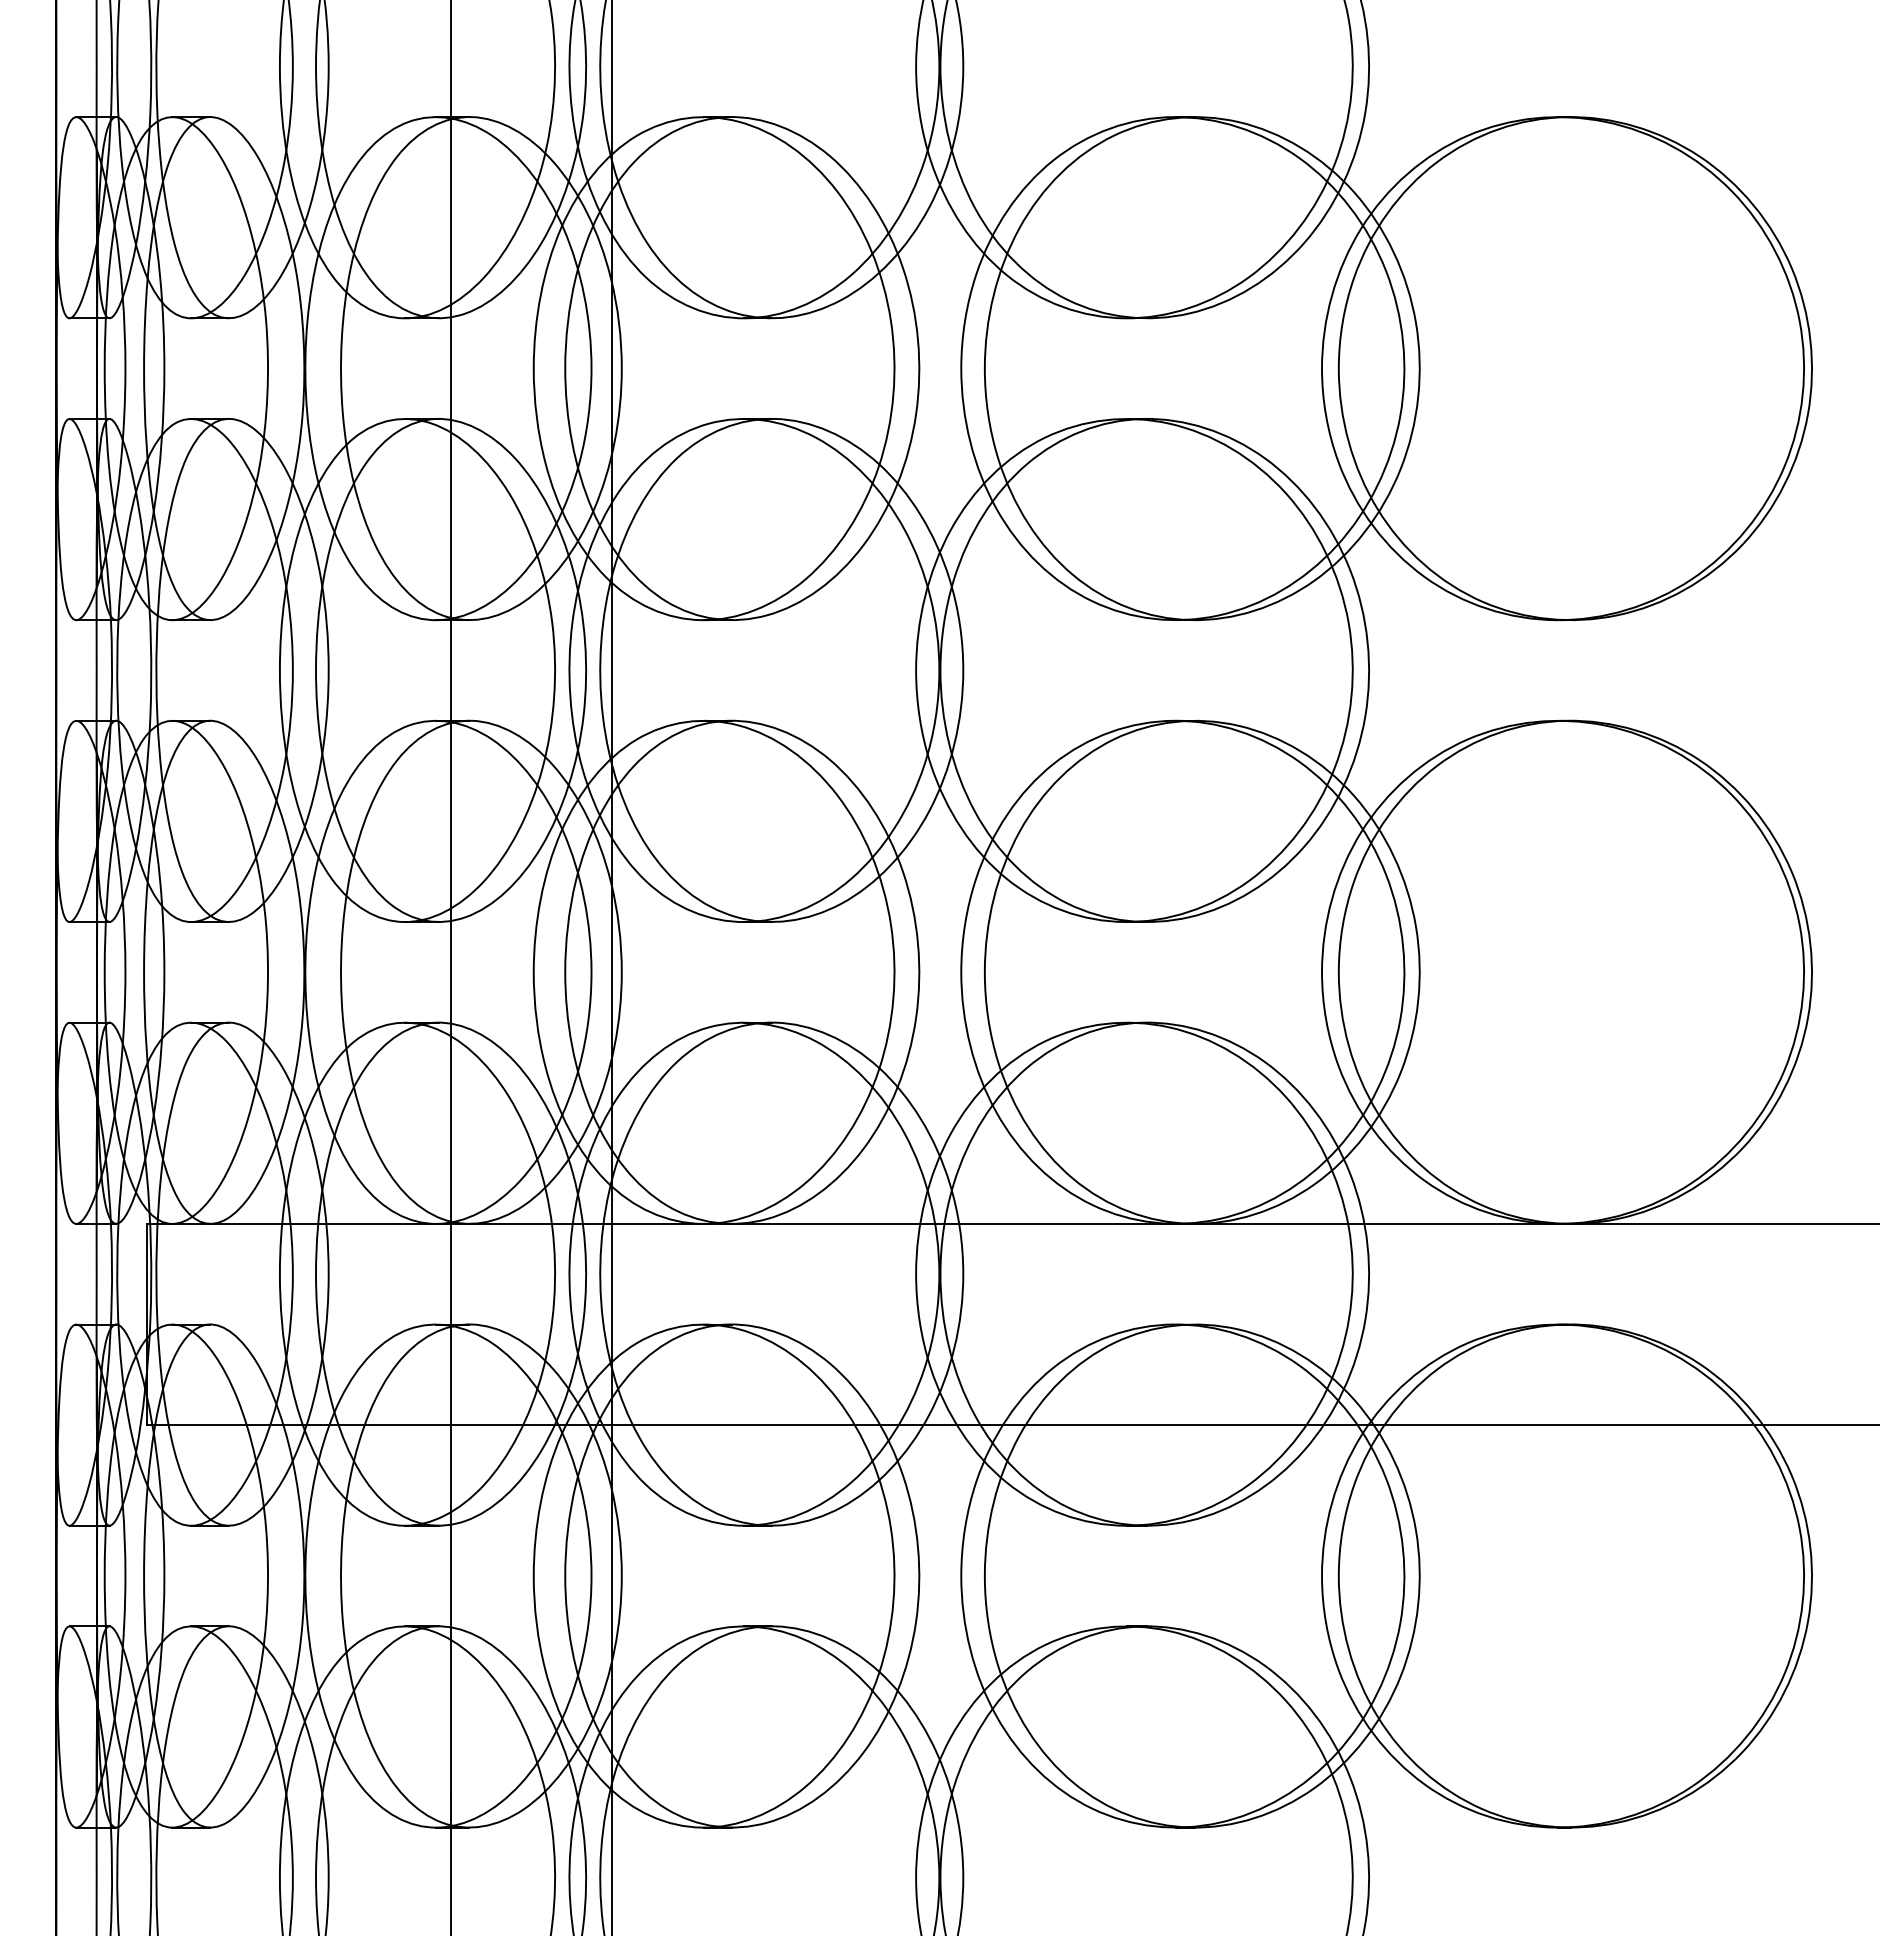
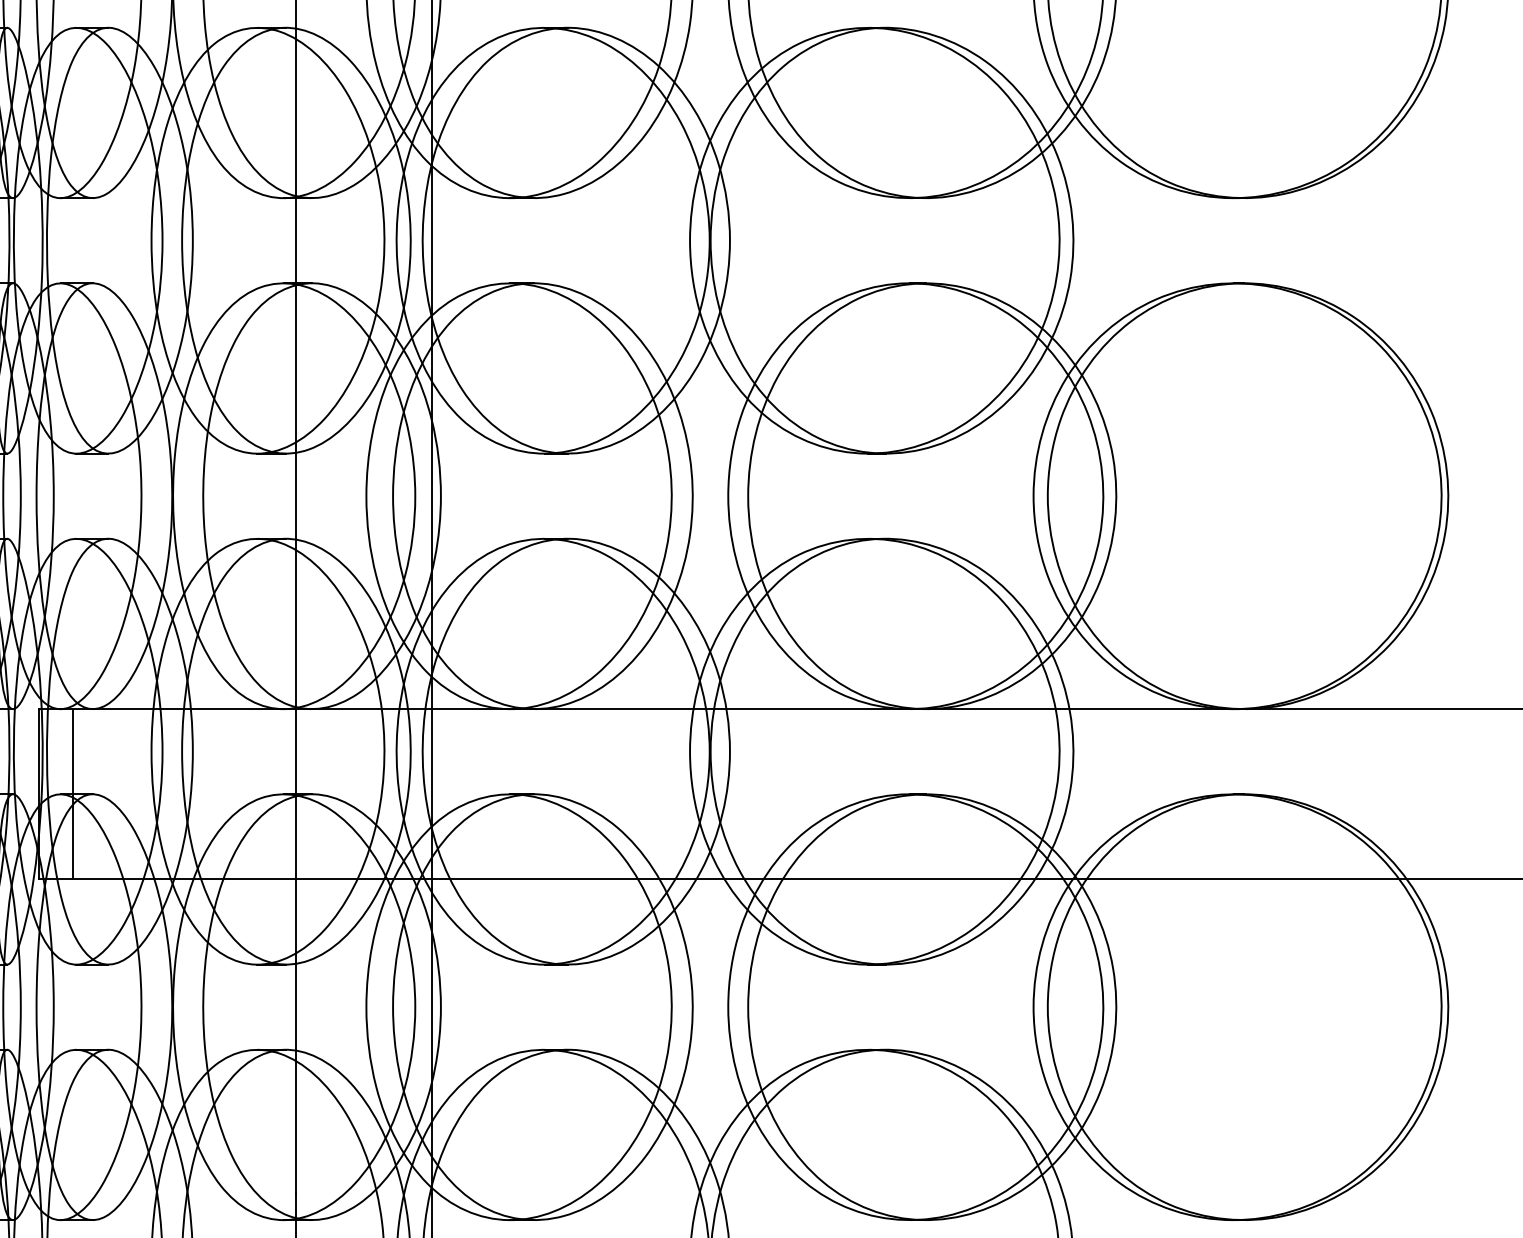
line: (187, 1324) -> (73, 794), added

